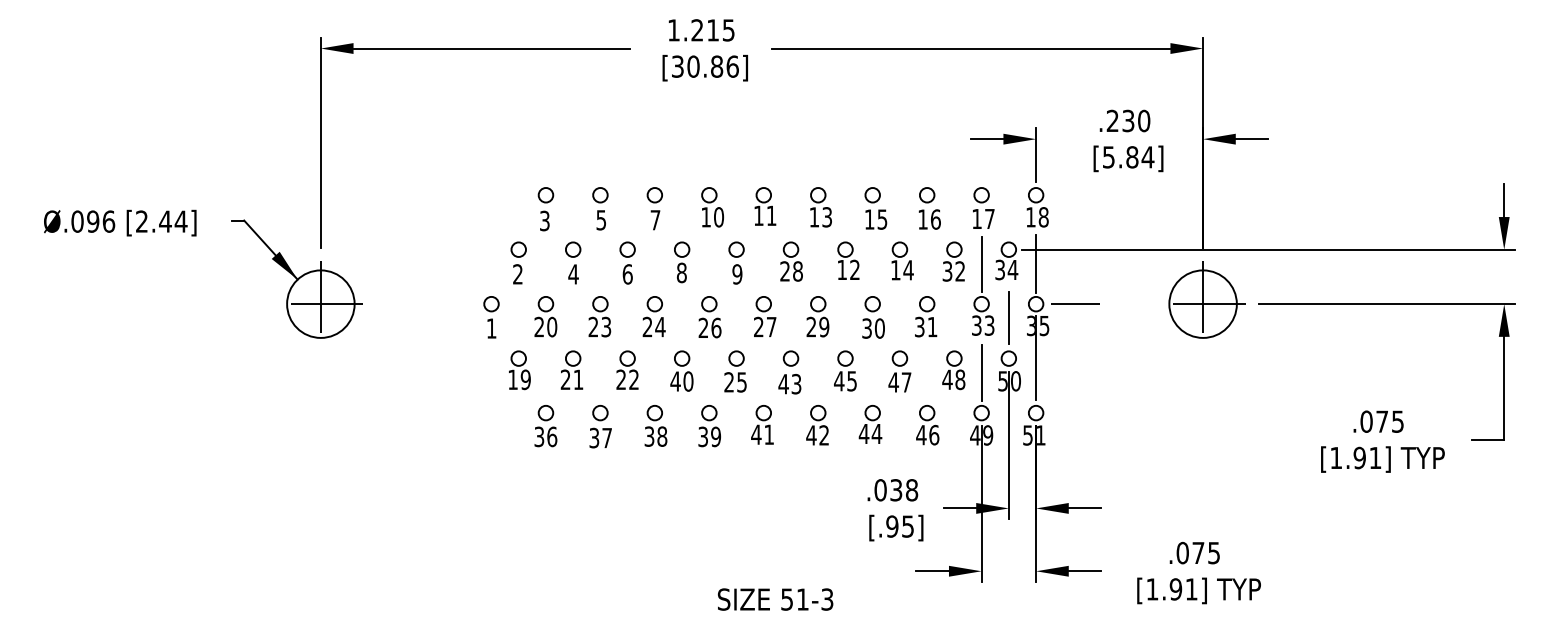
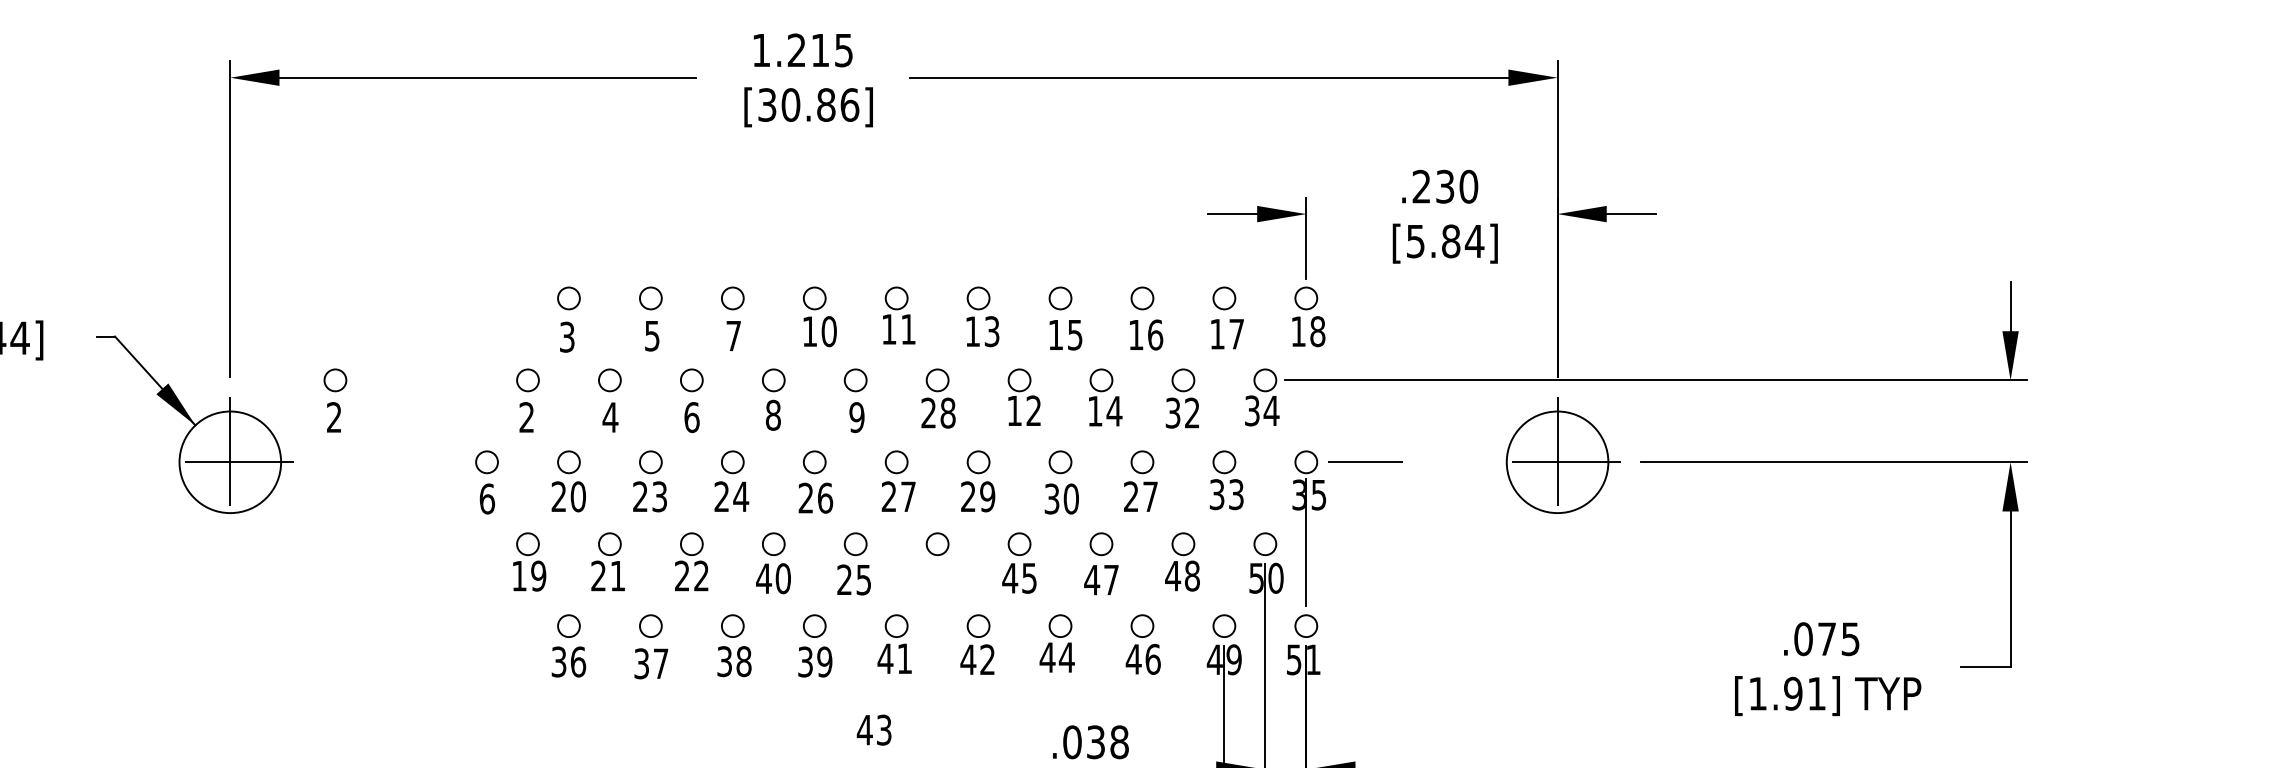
part: (390, 262) -> (335, 399), added
line: (981, 263) -> (1224, 401), removed
line: (1036, 263) -> (1306, 401), removed
line: (1008, 317) -> (1264, 482), removed
text: (926, 327) -> (1141, 497), 31 -> 27
text: (491, 328) -> (487, 498), 1 -> 6
line: (981, 372) -> (1224, 565), removed
text: (789, 384) -> (873, 730), moved

